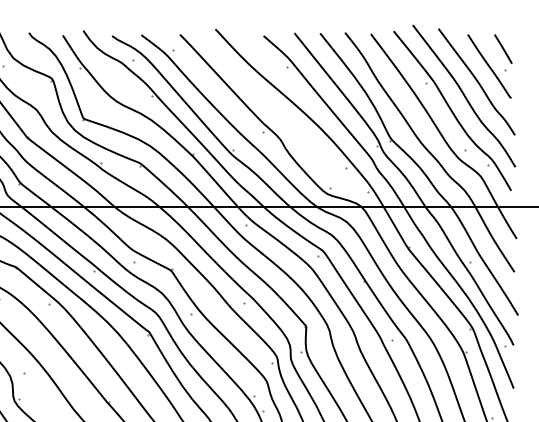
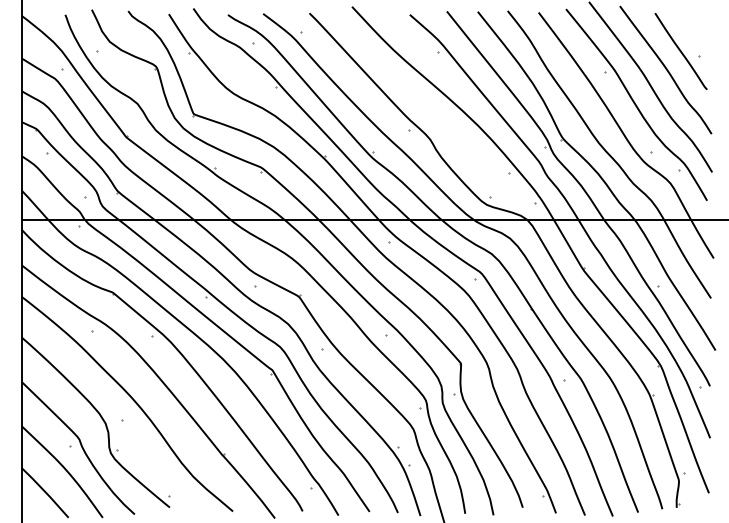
line: (503, 48) -> (697, 30), removed

